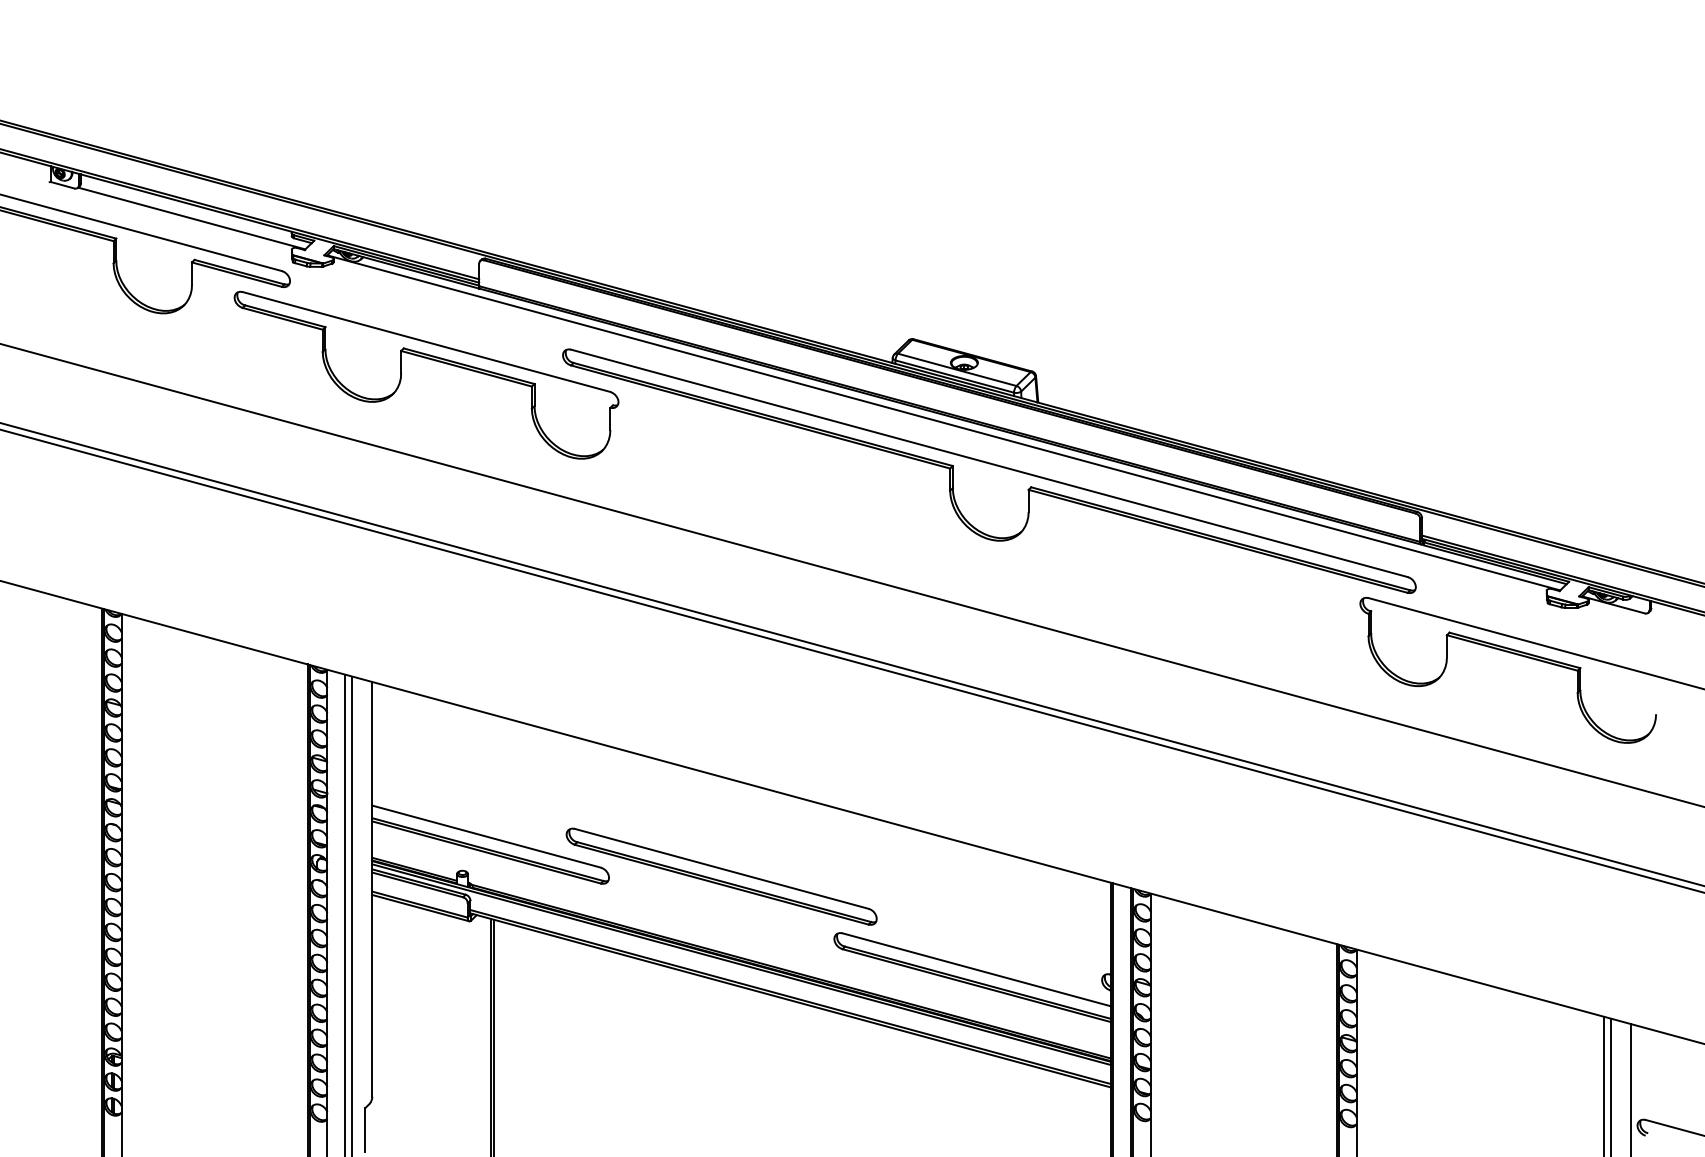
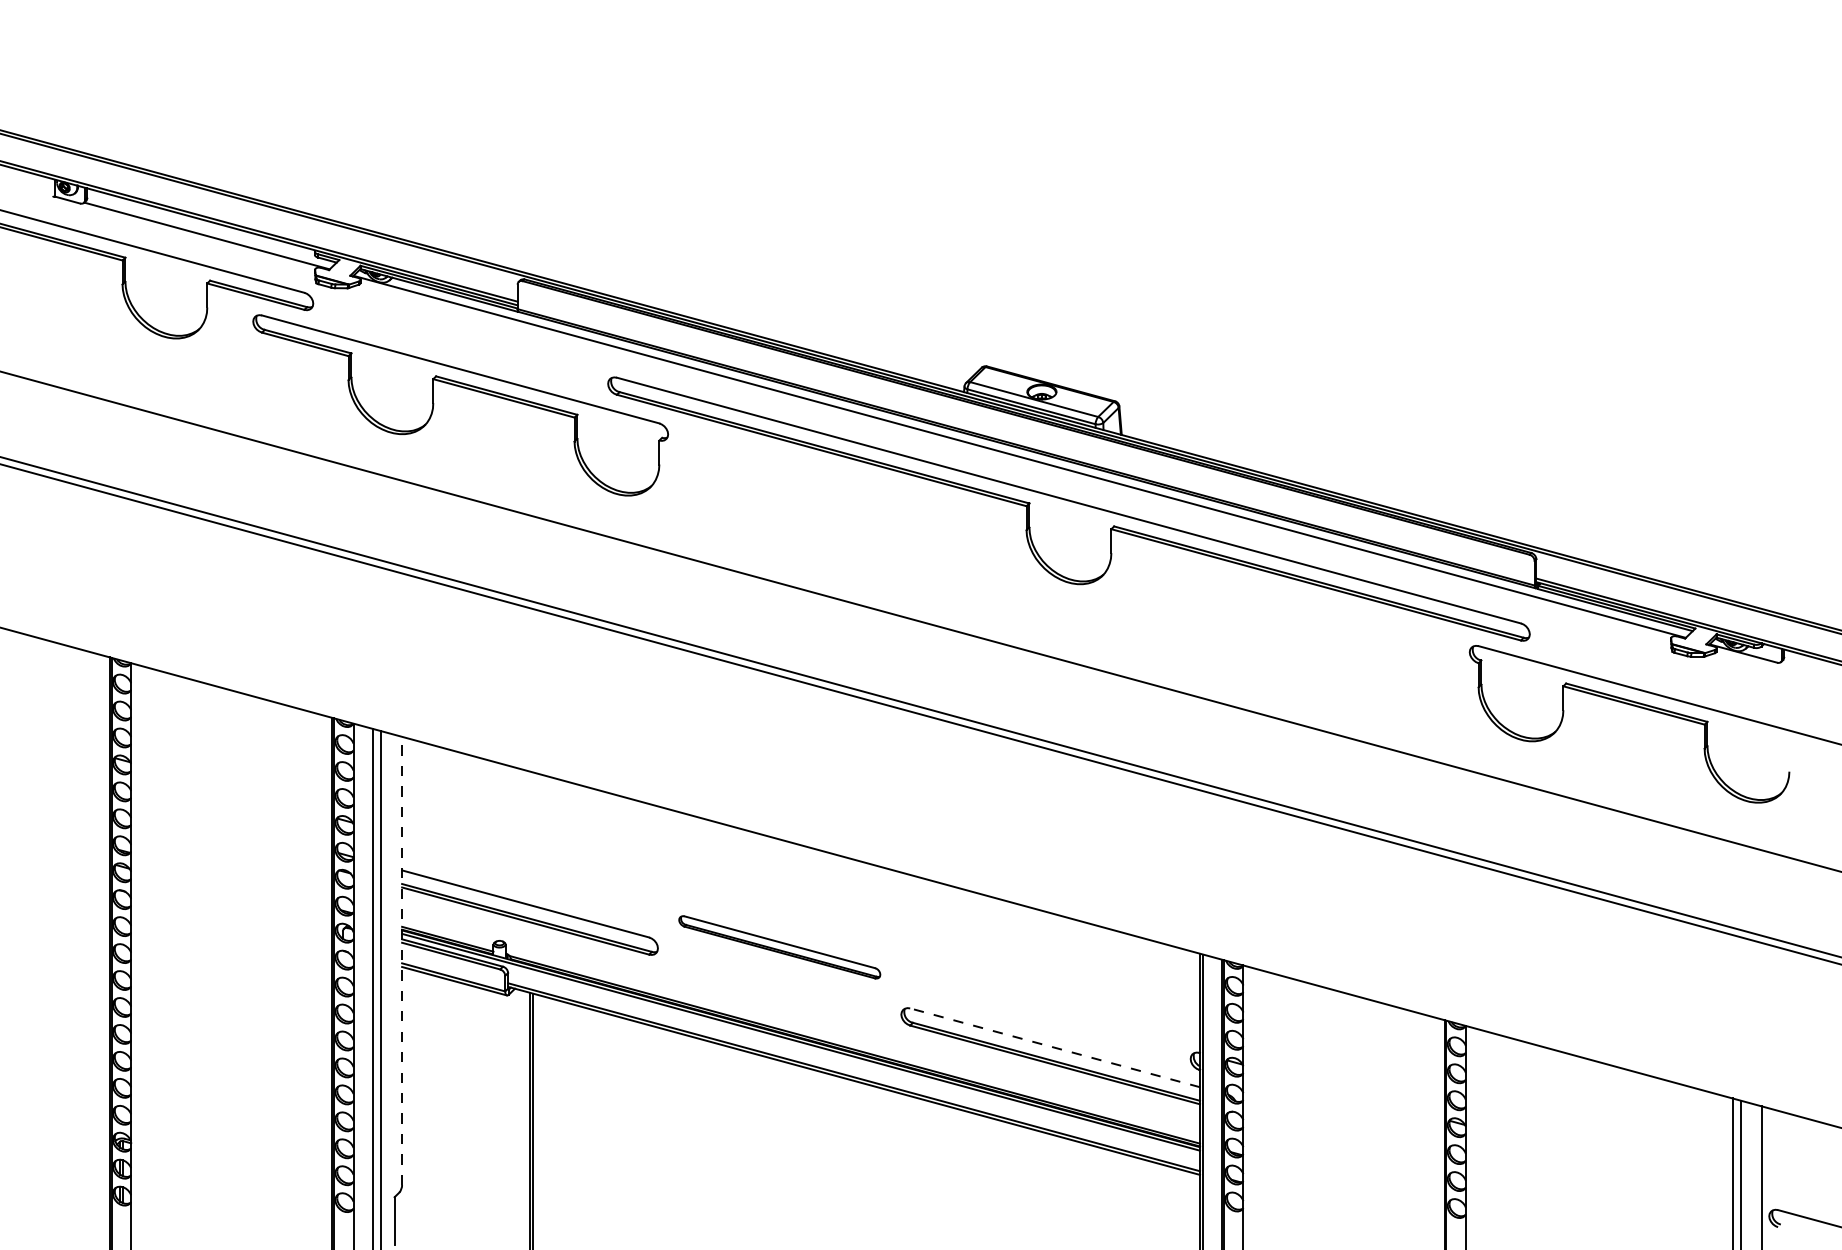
part: (721, 876) -> (779, 947), size x0.6
line: (372, 888) -> (402, 960), solid -> dashed
line: (976, 969) -> (1054, 1047), solid -> dashed

